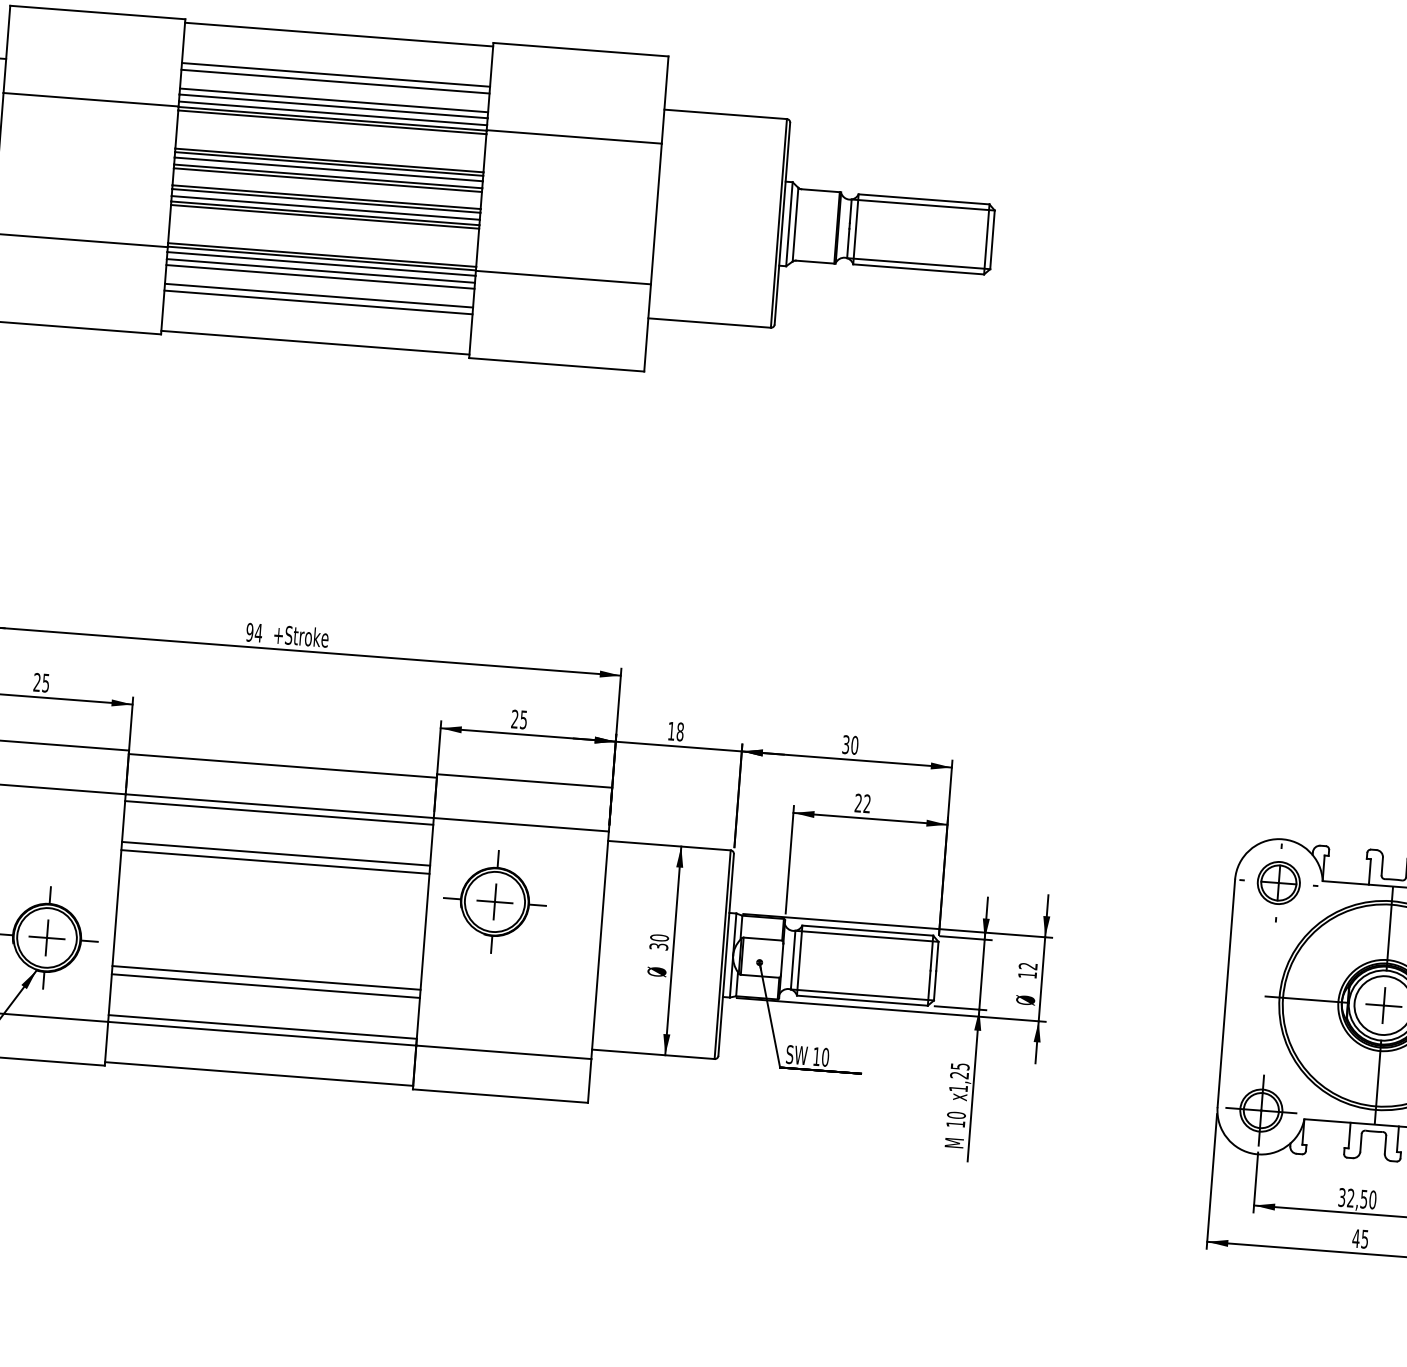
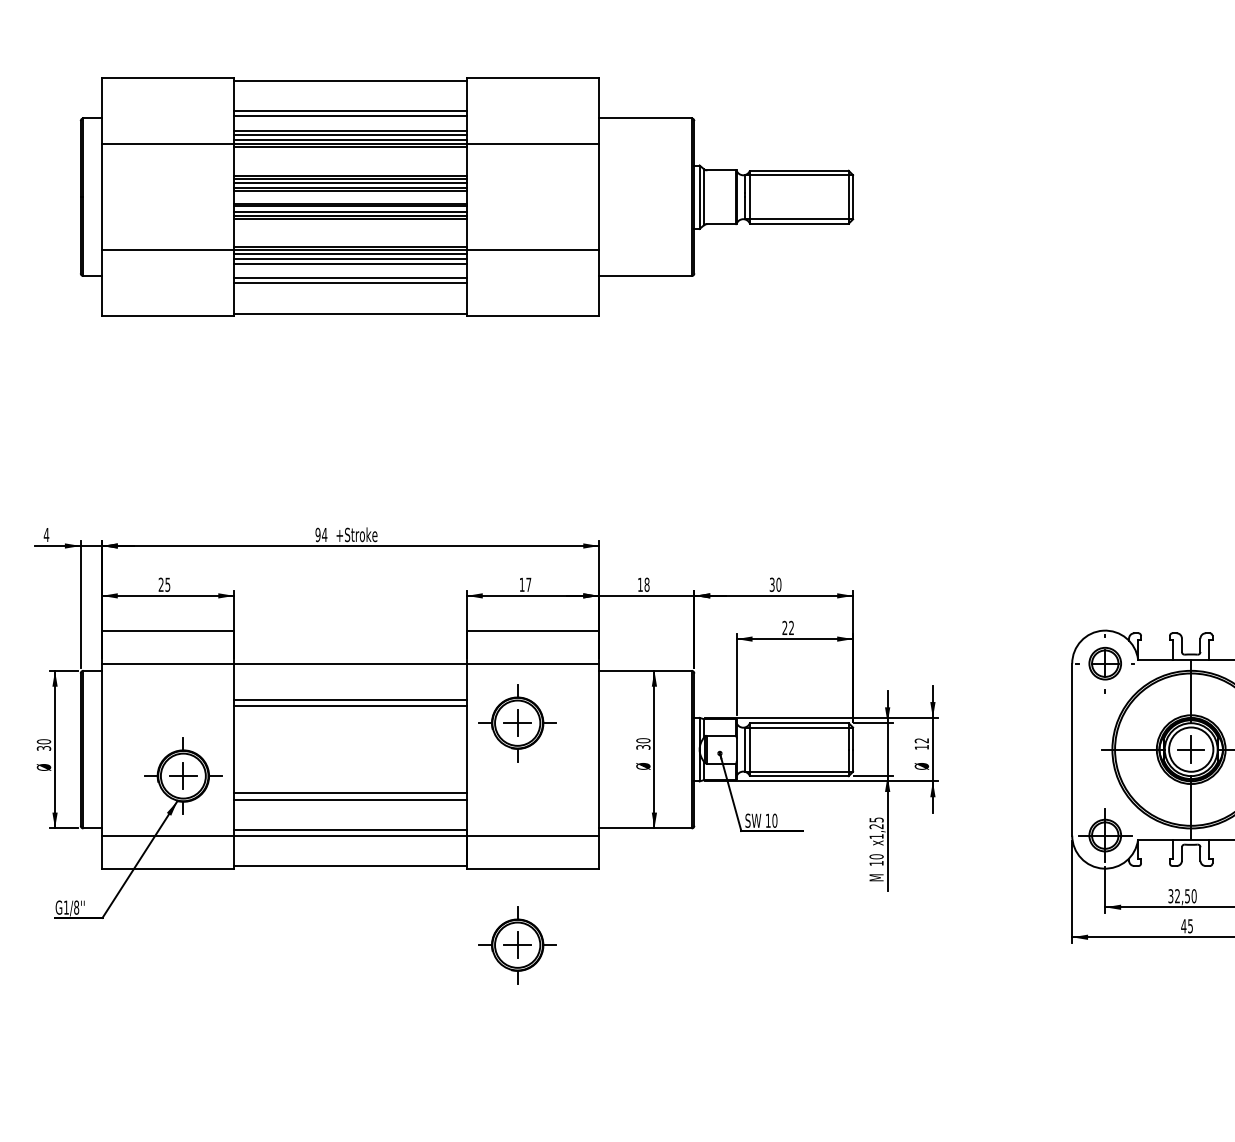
text: (519, 719) -> (525, 584), 25 -> 17
line: (282, 766) -> (350, 633), removed
line: (279, 812) -> (350, 668), removed
part: (472, 1196) -> (517, 945), added

